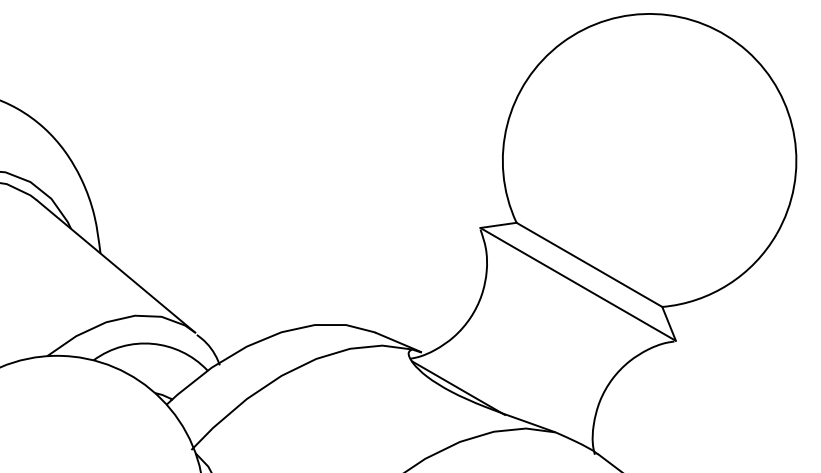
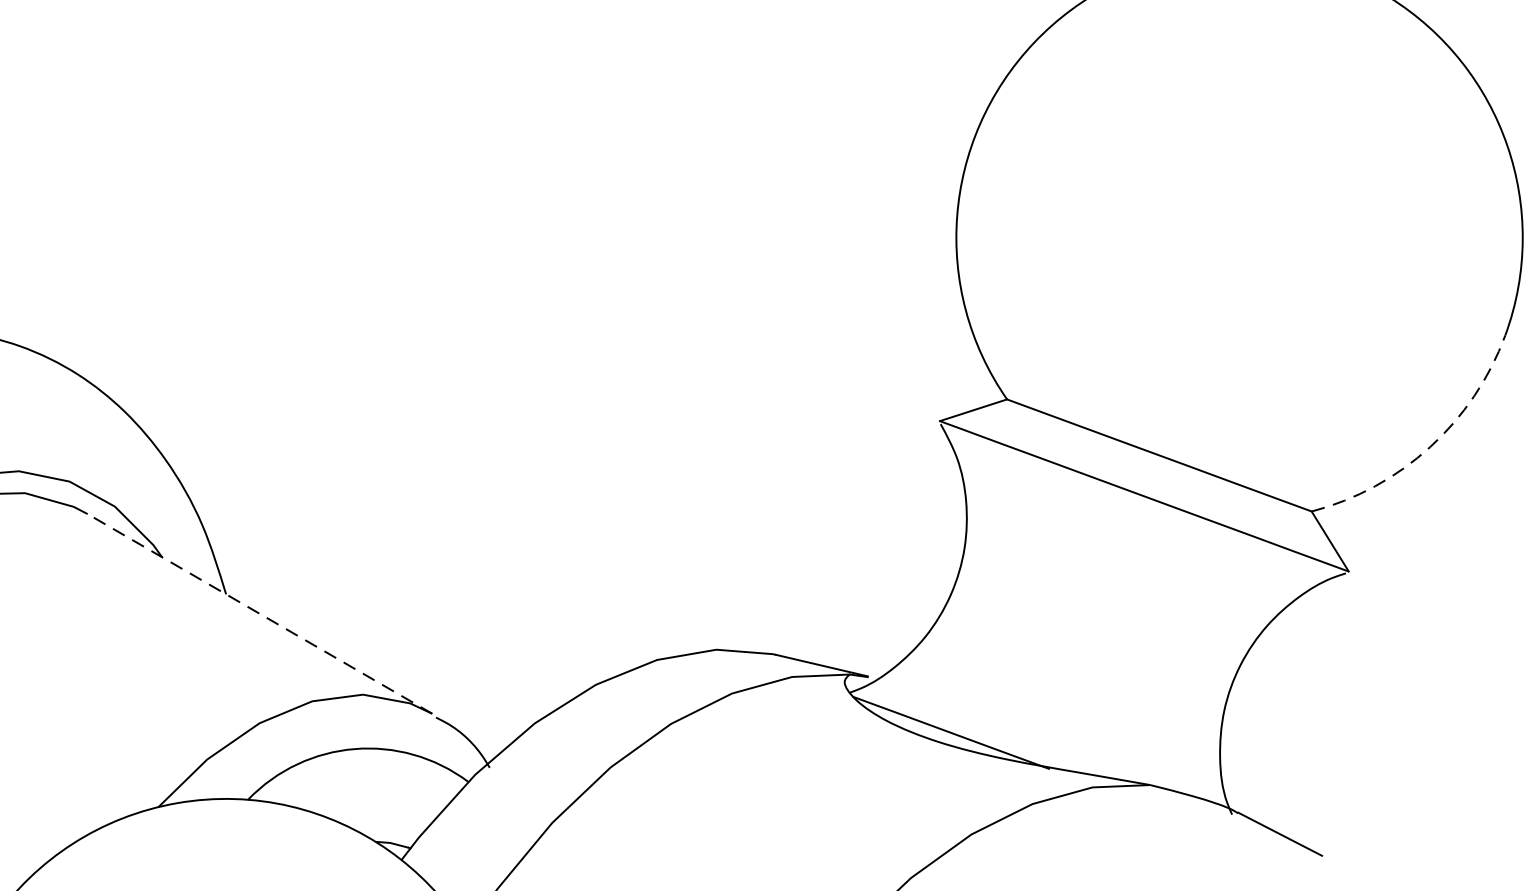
line: (115, 266) -> (258, 614), solid -> dashed
arc: (728, 284) -> (1430, 447), solid -> dashed

